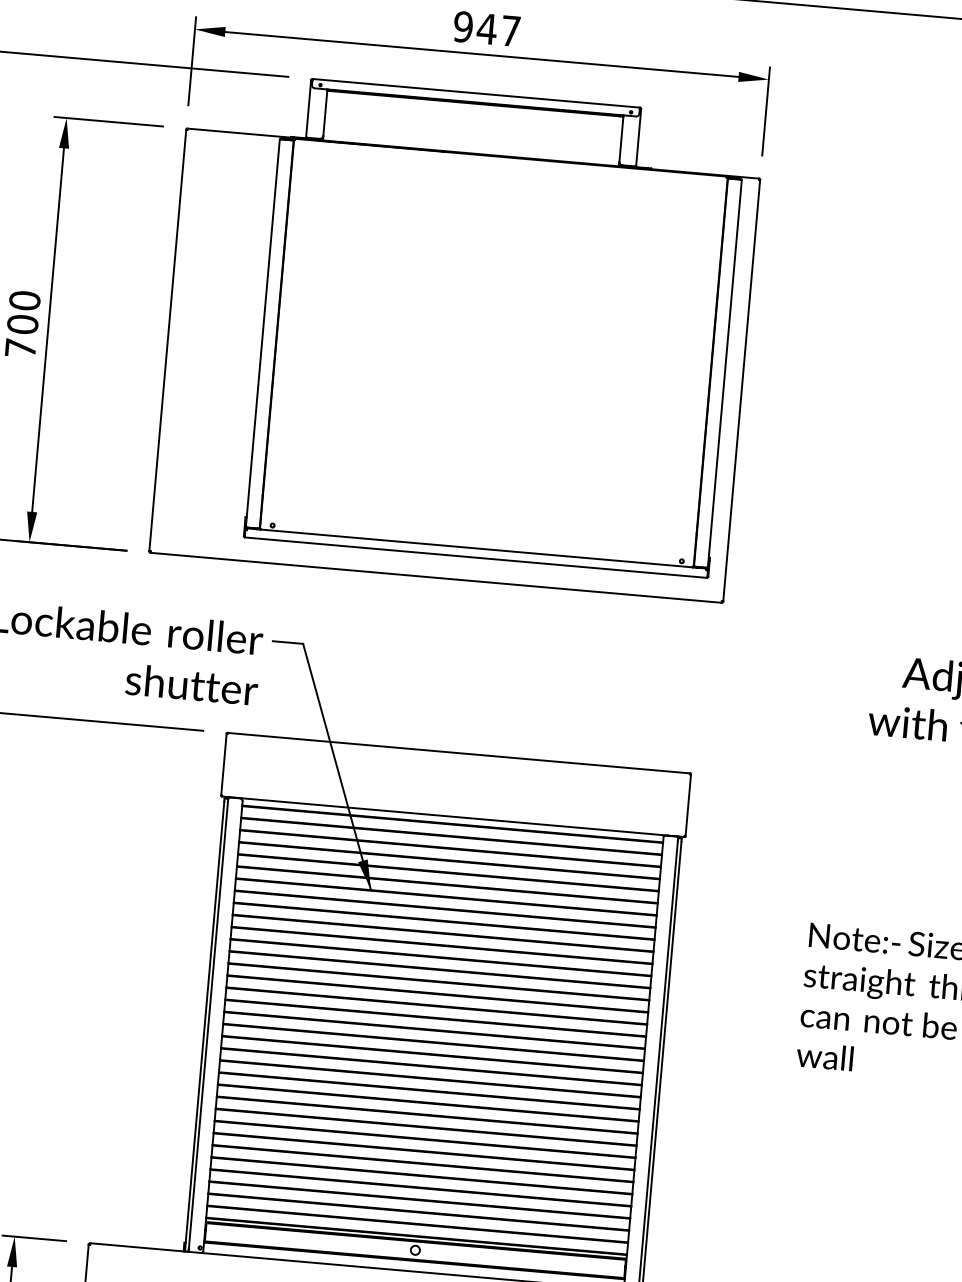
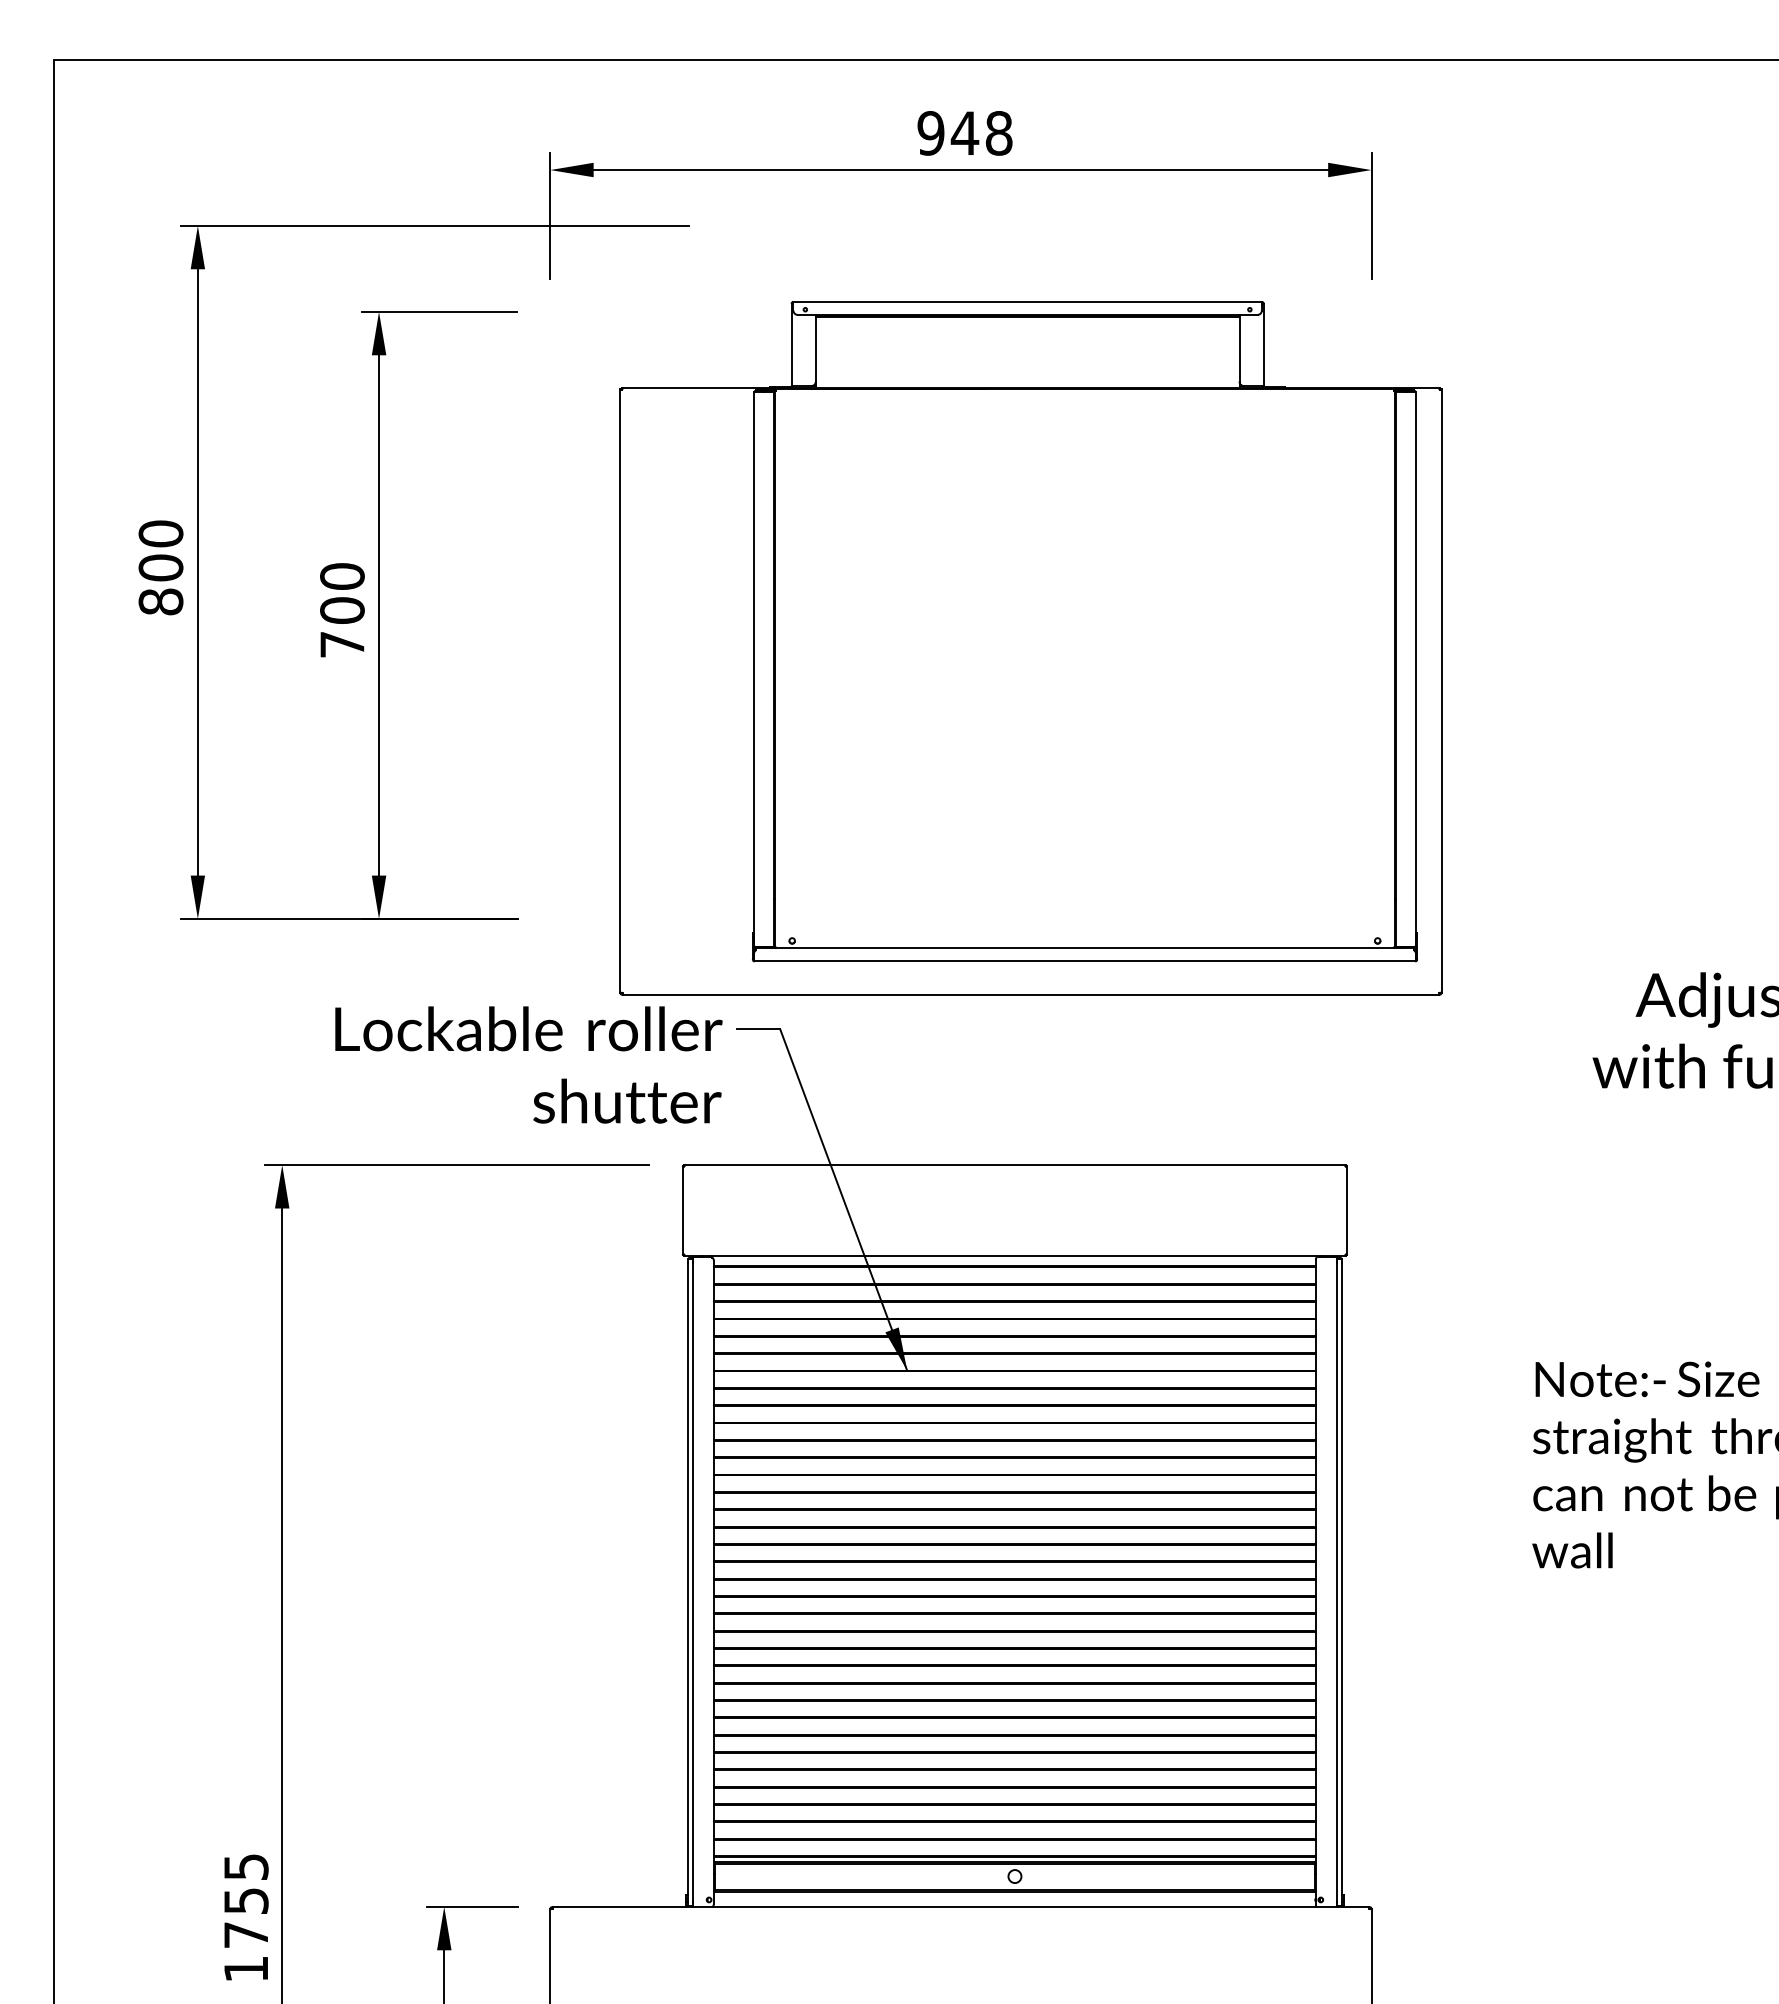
text: (510, 31) -> (998, 133), 947 -> 948
part: (457, 335) -> (1030, 648), moved

